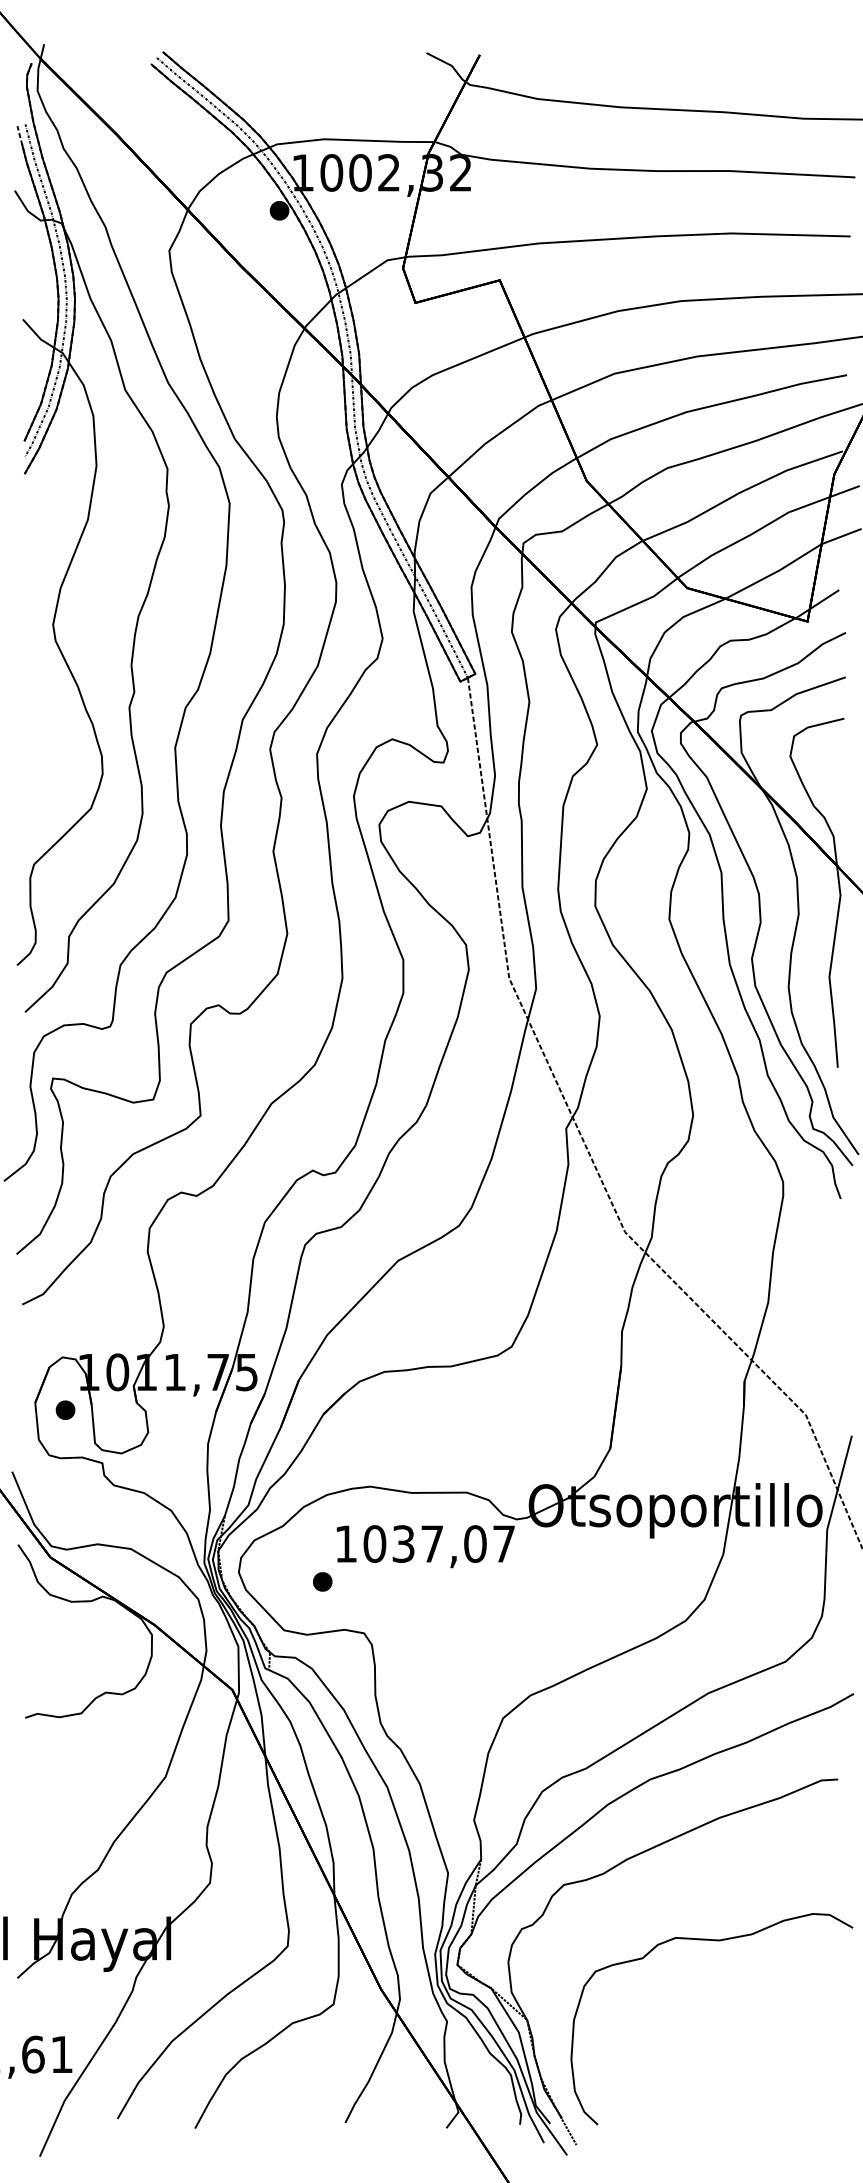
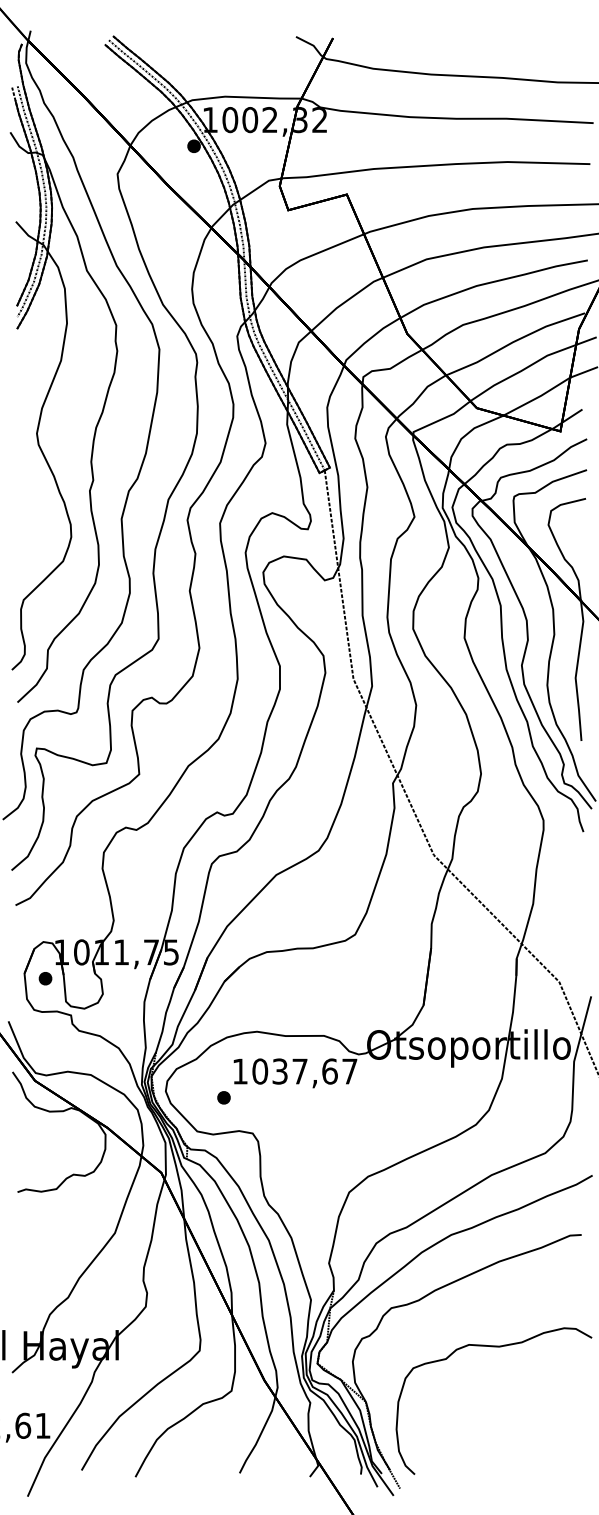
text: (474, 1543) -> (329, 1071), 1037,07 -> 1037,67

